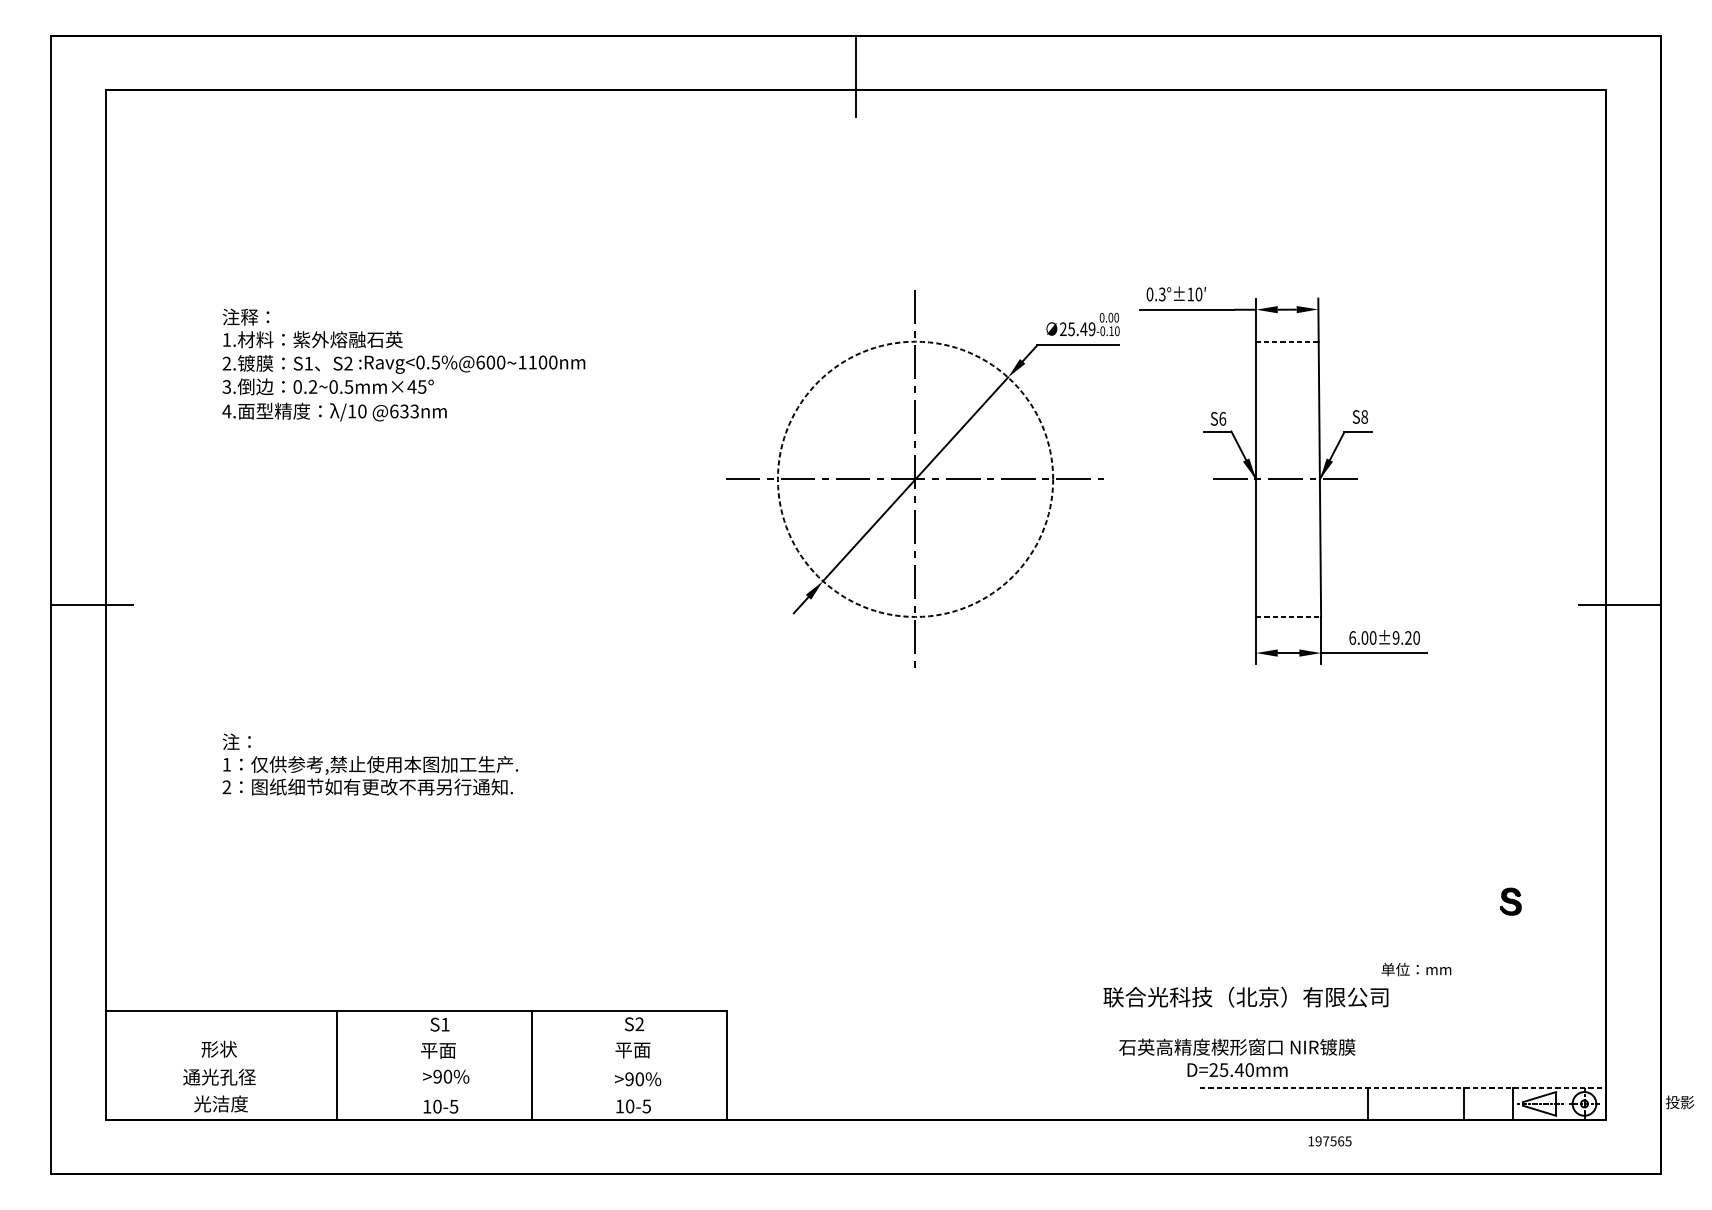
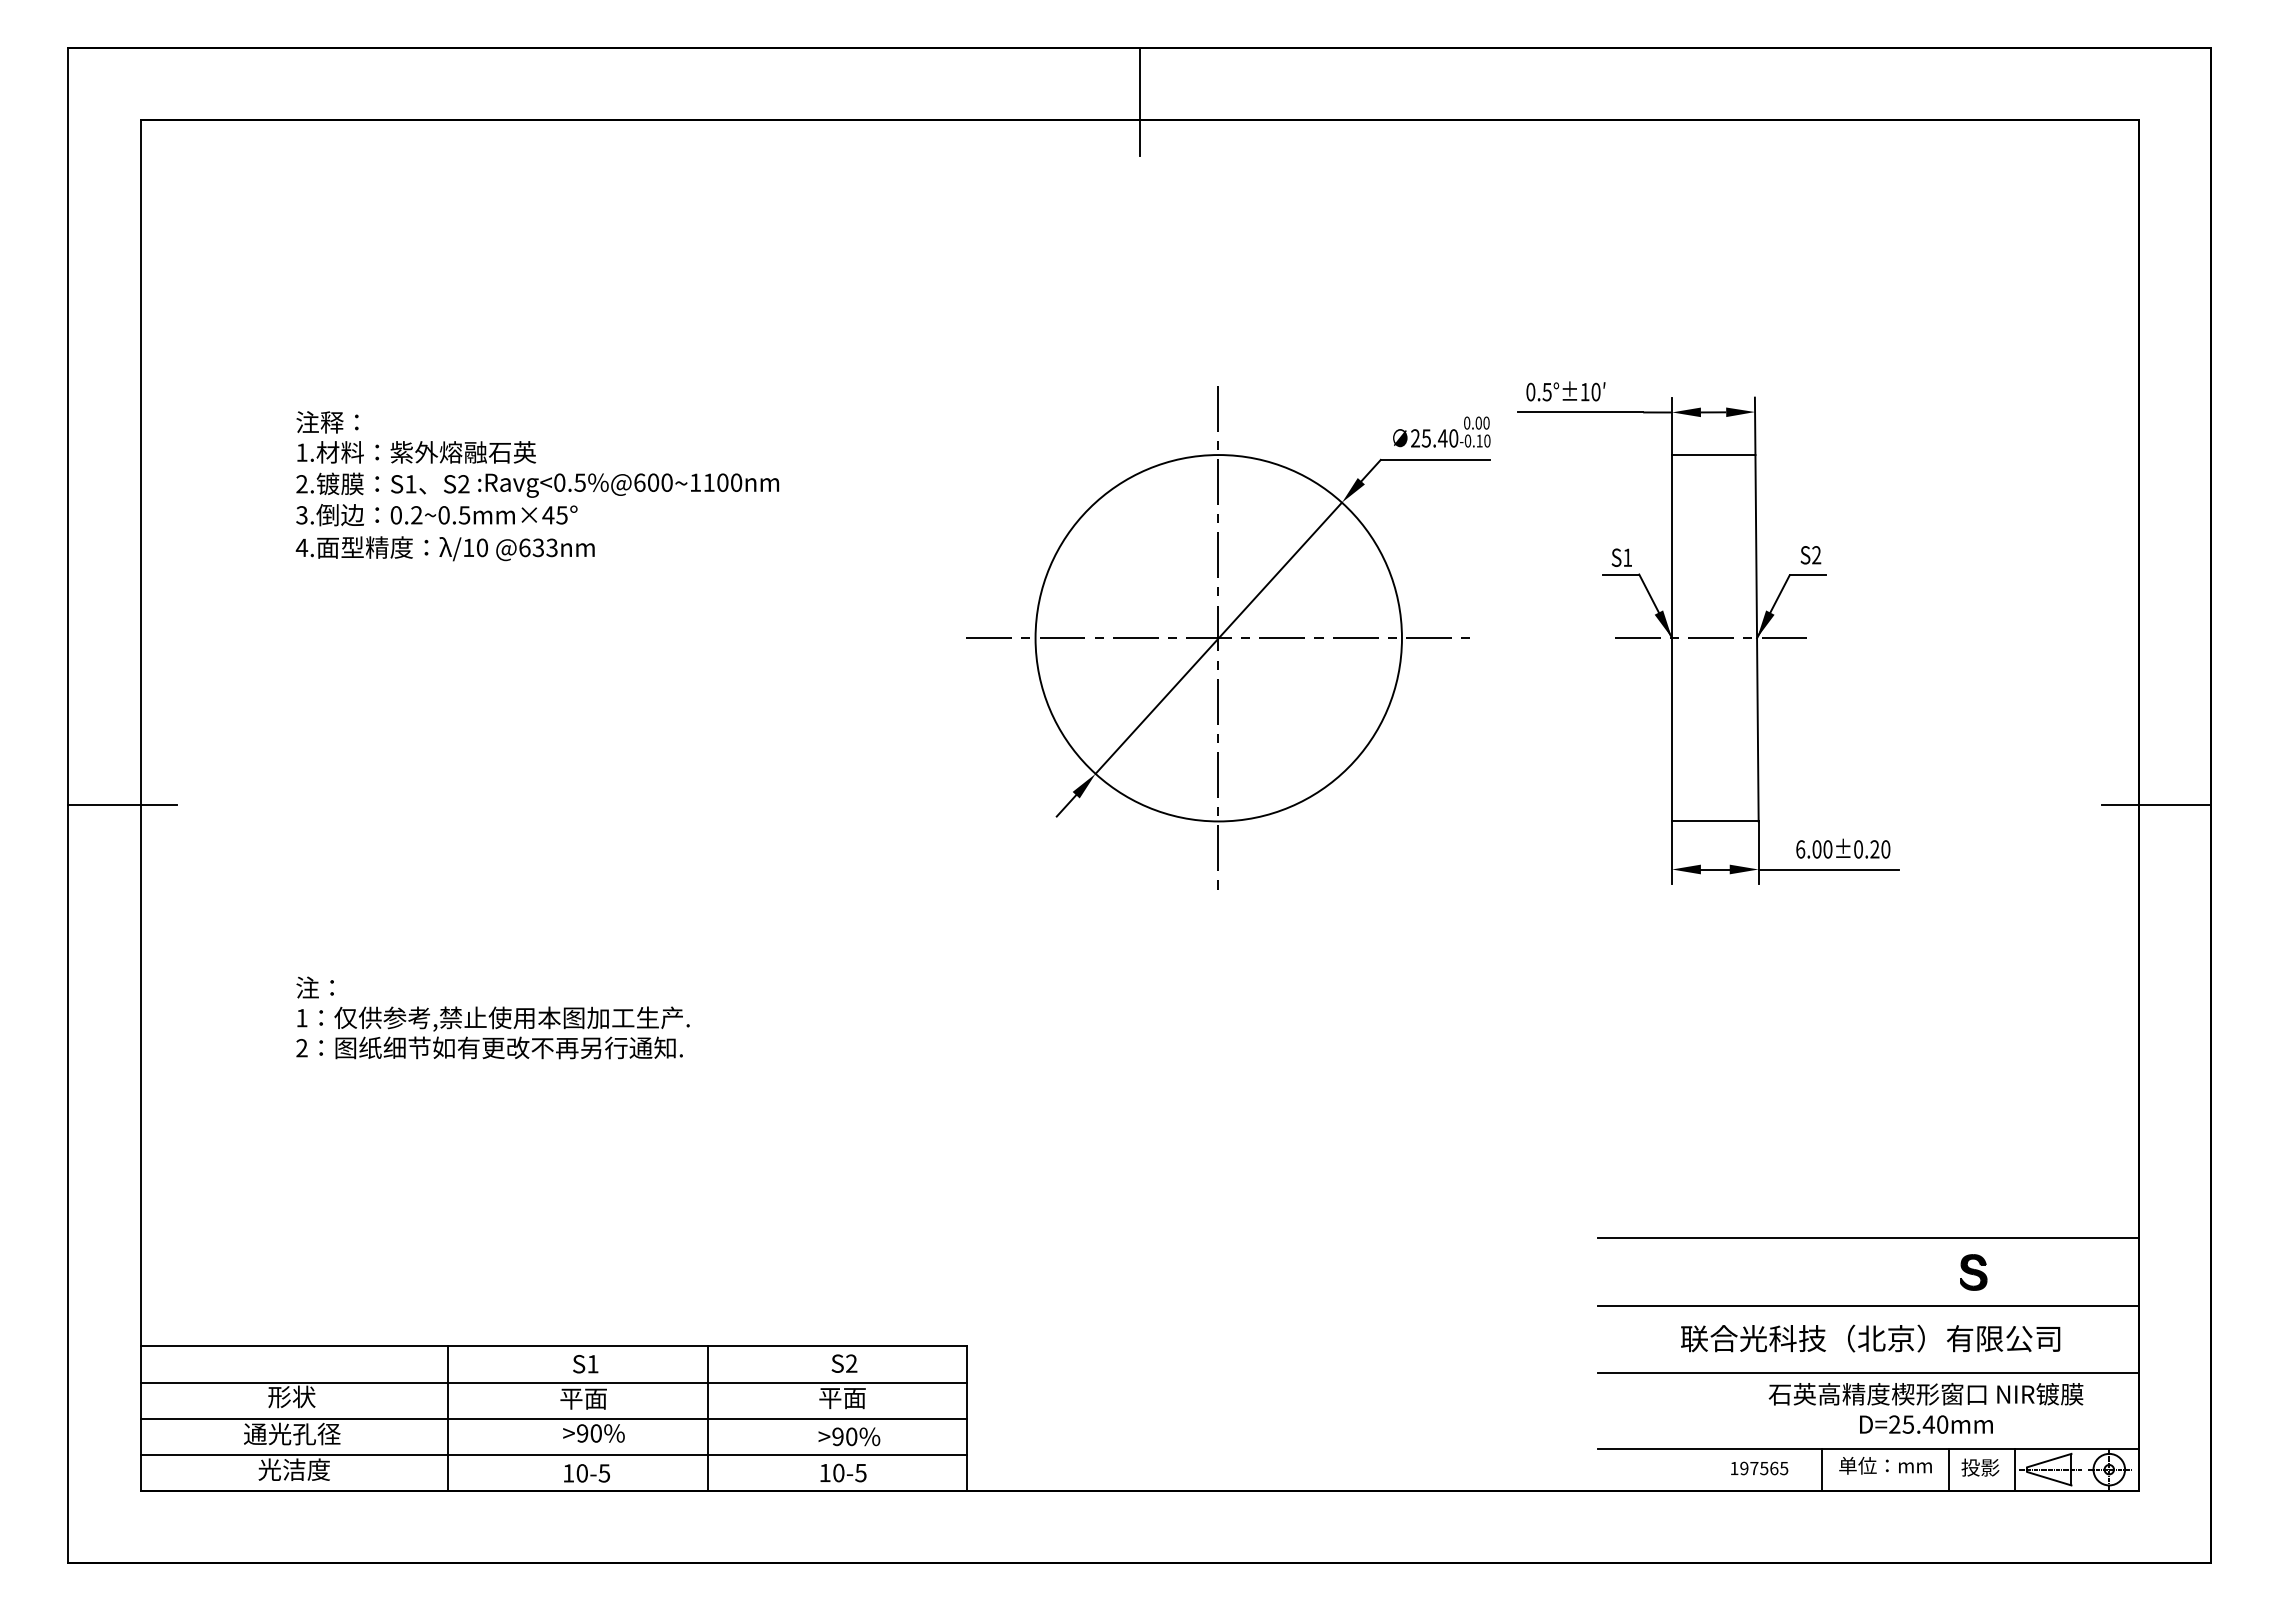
text: (1162, 294) -> (1547, 391), 0.3°±10 -> 0.5°±10
text: (1091, 329) -> (1453, 438), 25.49 -> 25.40
line: (1287, 342) -> (1713, 455), dashed -> solid
text: (1364, 417) -> (1816, 555), S8 -> S2
text: (1222, 418) -> (1627, 557), S6 -> S1
circle: (915, 479) -> (1218, 638), dashed -> solid
line: (1288, 617) -> (1715, 821), dashed -> solid
text: (1396, 638) -> (1858, 849), 6.00±9.20 -> 6.00±0.20
part: (1511, 901) -> (1973, 1272), moved
line: (1402, 930) -> (1867, 1238), added
text: (1416, 969) -> (1885, 1465), moved
line: (1402, 980) -> (1867, 1305), added
text: (1245, 997) -> (1870, 1338), moved
line: (1402, 1030) -> (1867, 1372), added
line: (415, 1038) -> (553, 1382), added
text: (1236, 1057) -> (1925, 1408), moved
line: (415, 1065) -> (553, 1418), added
line: (1403, 1088) -> (1868, 1448), dashed -> solid
line: (415, 1092) -> (553, 1454), added
text: (1680, 1102) -> (1980, 1467), moved
text: (1330, 1141) -> (1759, 1468), moved

